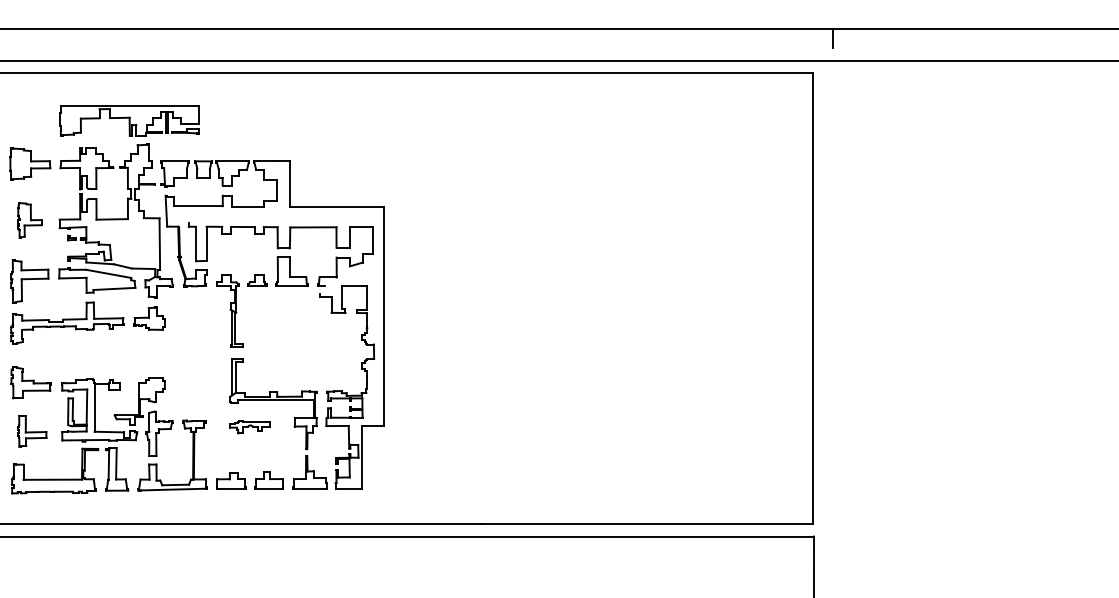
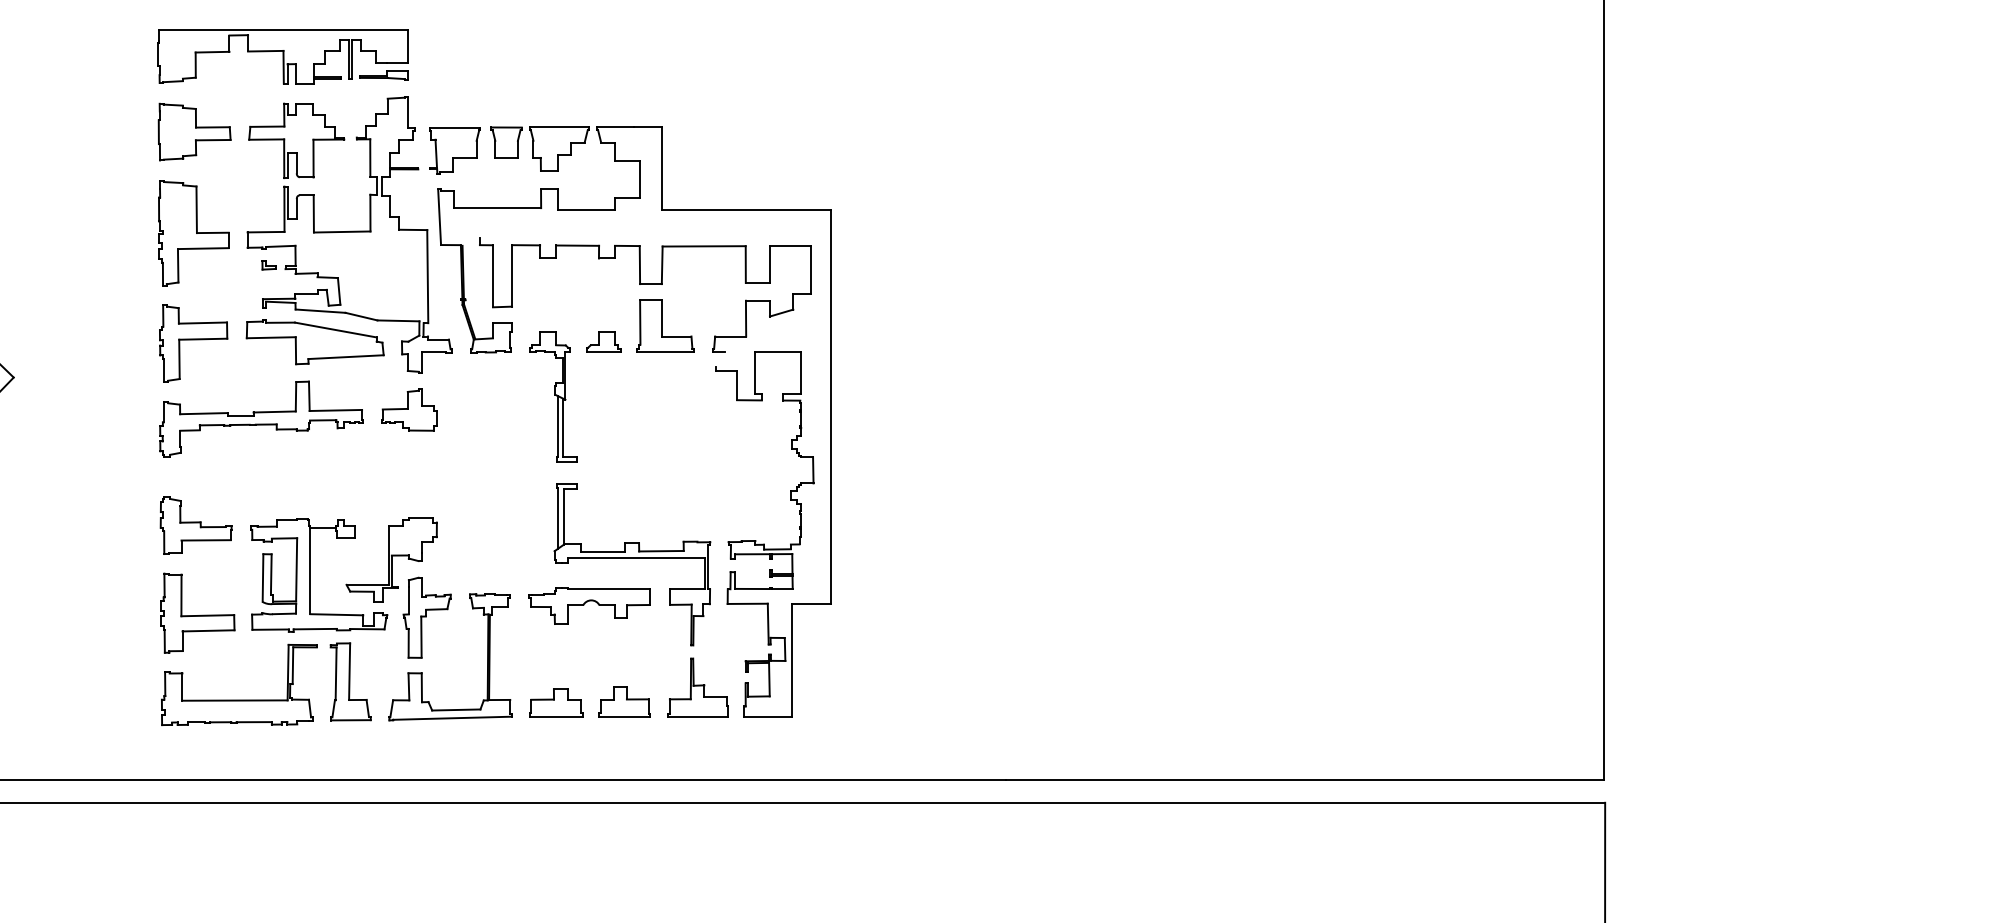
part: (129, 120) -> (283, 55), moved
part: (29, 220) -> (193, 233), size x1.67
part: (249, 427) -> (589, 606), size x1.67
part: (32, 431) -> (198, 613), size x1.43

